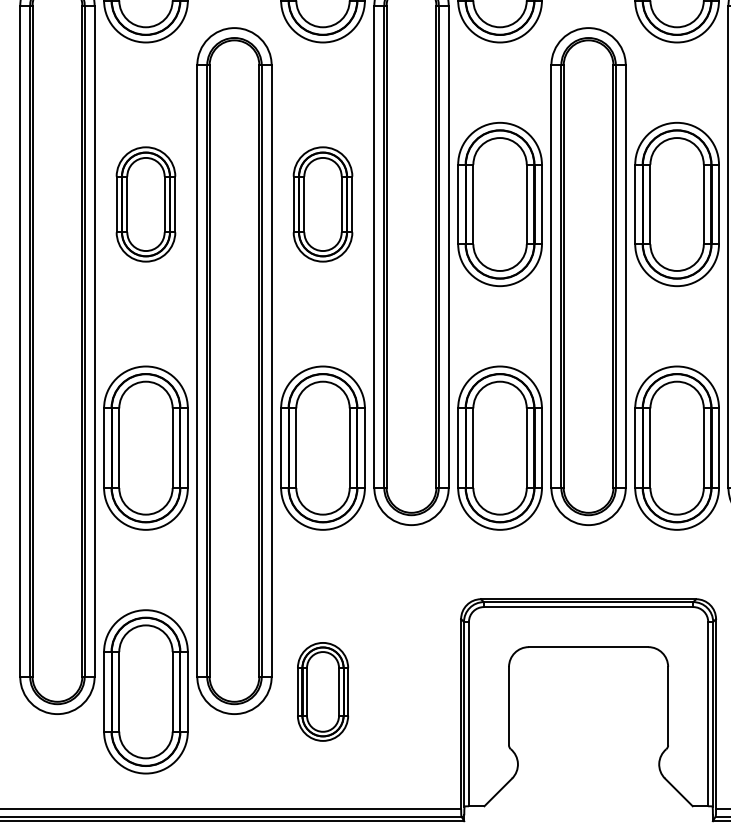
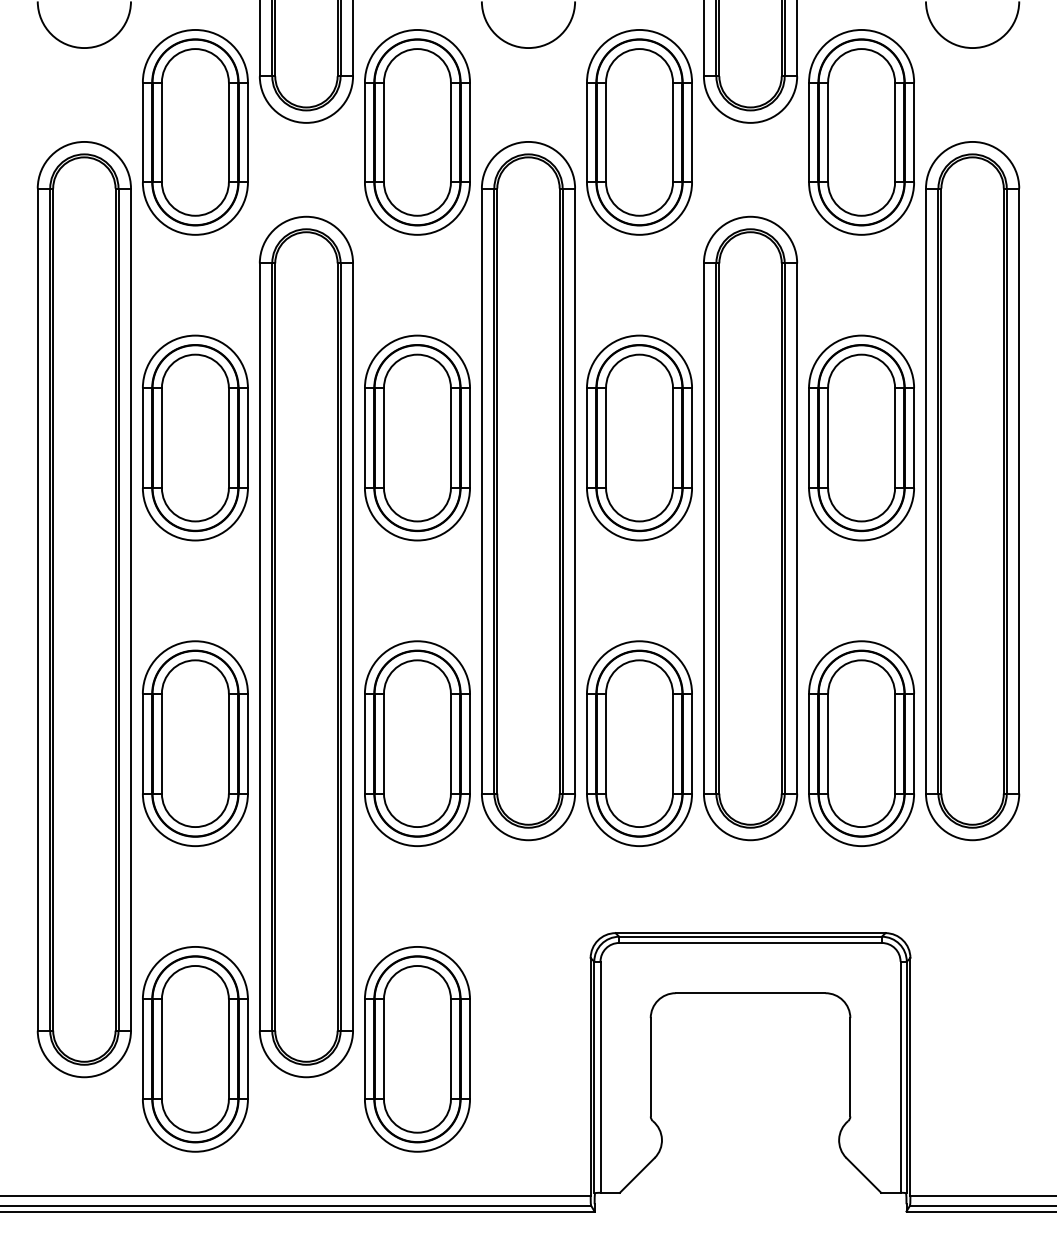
part: (146, 204) -> (195, 437), size x1.43
part: (323, 204) -> (417, 437), size x1.43
part: (323, 692) -> (417, 1049), size x1.67

